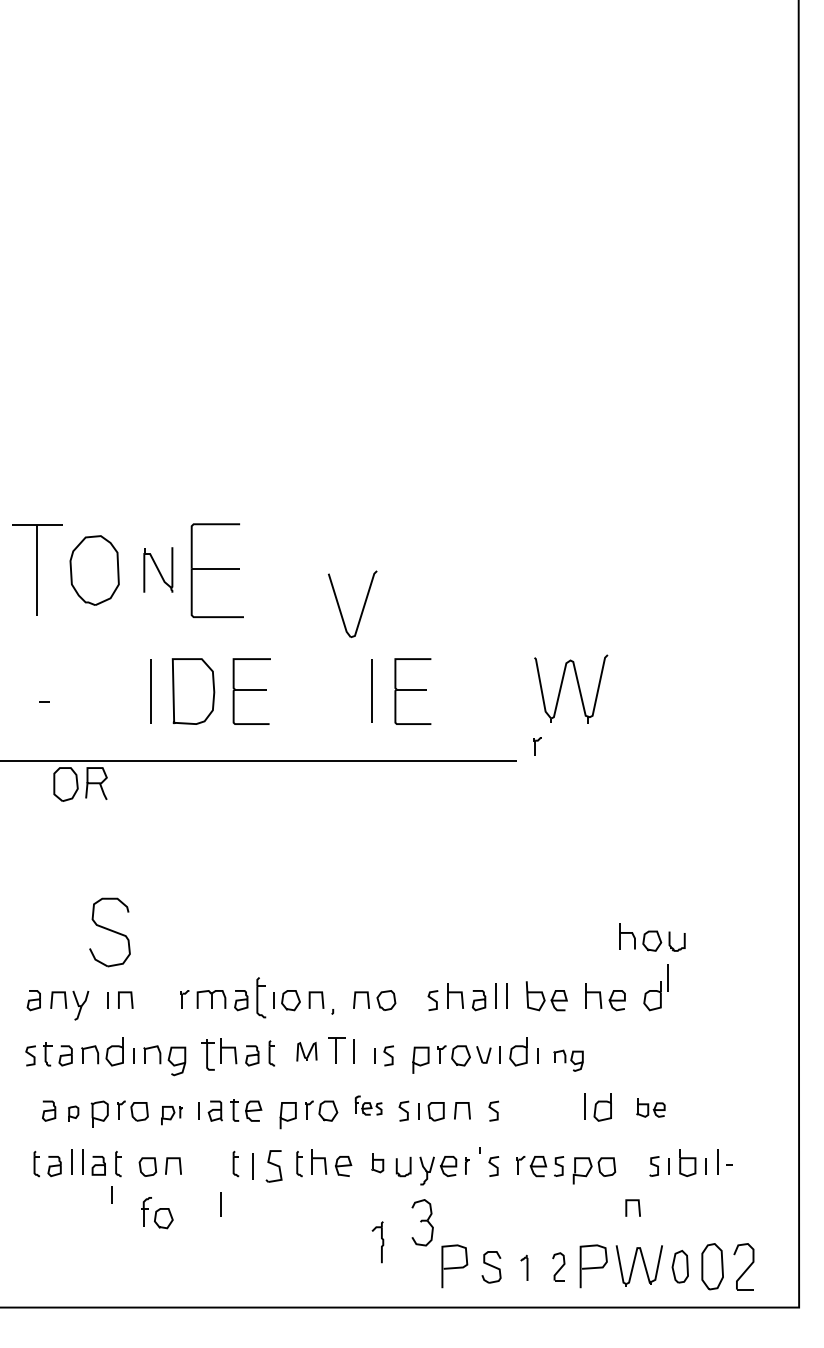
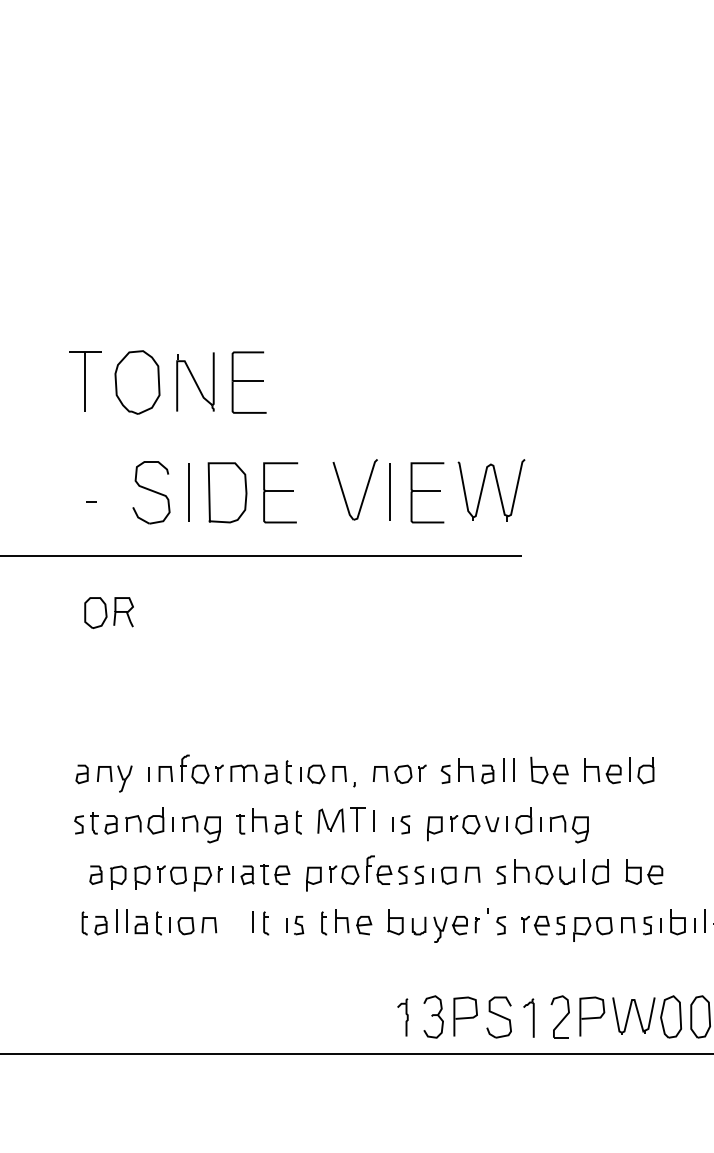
part: (36, 568) -> (84, 380), size x0.71
part: (158, 569) -> (195, 381), size x1.43
part: (217, 570) -> (249, 382), size x0.71
part: (362, 607) -> (364, 492), moved
part: (577, 685) -> (497, 487), moved
part: (537, 746) -> (422, 773), moved
part: (80, 784) -> (109, 613), moved
part: (109, 932) -> (151, 492), moved
part: (652, 937) -> (544, 871), moved
line: (667, 977) -> (629, 768), moved
part: (260, 998) -> (288, 772), size x0.62
part: (306, 1051) -> (330, 820), size x1.43
part: (207, 1054) -> (240, 823), size x0.71
part: (568, 1060) -> (569, 829), size x1.43
part: (368, 1105) -> (387, 870), size x1.67
part: (650, 1107) -> (644, 871), size x1.43
part: (73, 1113) -> (118, 877), size x1.67
part: (171, 1115) -> (207, 879), size x1.43
part: (377, 1163) -> (395, 922), size x1.43
part: (267, 1166) -> (294, 925), size x0.62
line: (111, 1194) -> (169, 924), moved
line: (220, 1204) -> (252, 921), moved
line: (627, 1207) -> (623, 924), moved
part: (157, 1213) -> (194, 769), moved
part: (422, 1222) -> (433, 1016), moved
part: (377, 1242) -> (402, 1017), moved
part: (558, 1266) -> (560, 1016), size x1.67
part: (680, 1266) -> (671, 1016), size x1.43
part: (491, 1267) -> (499, 1017), size x1.43
part: (524, 1267) -> (529, 1017), size x1.67

